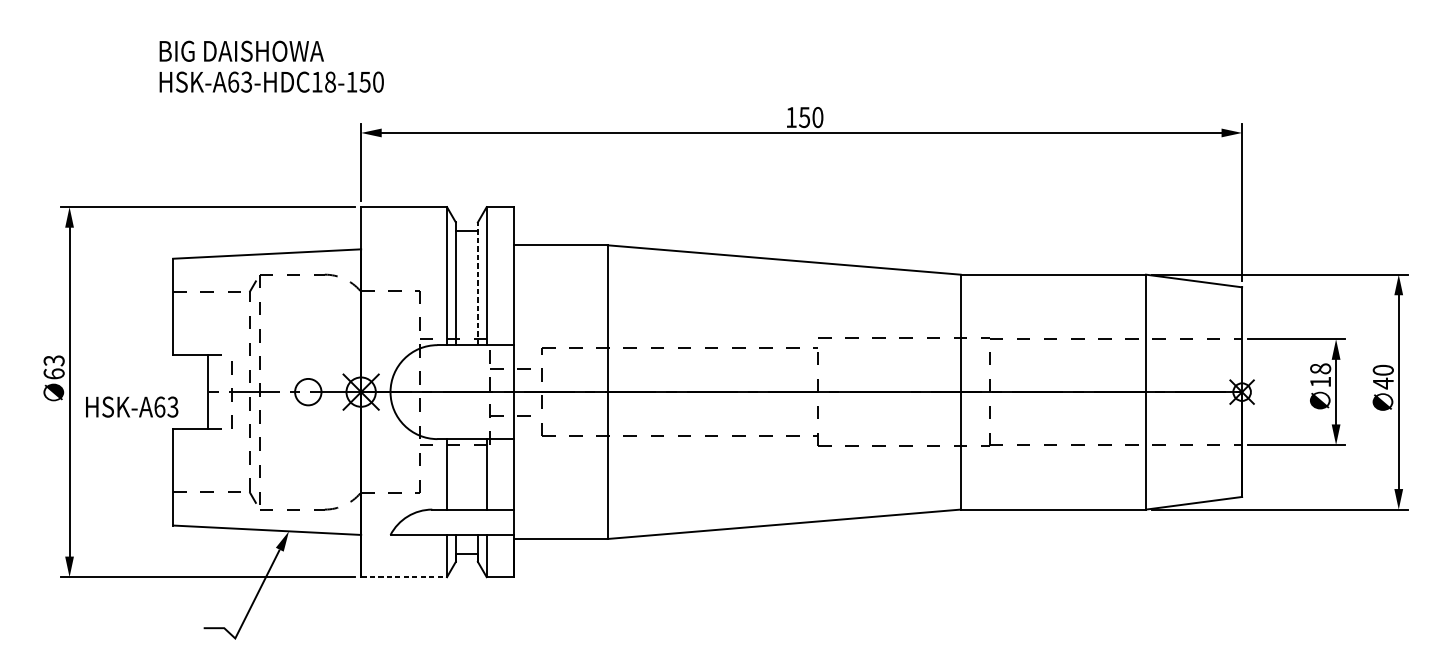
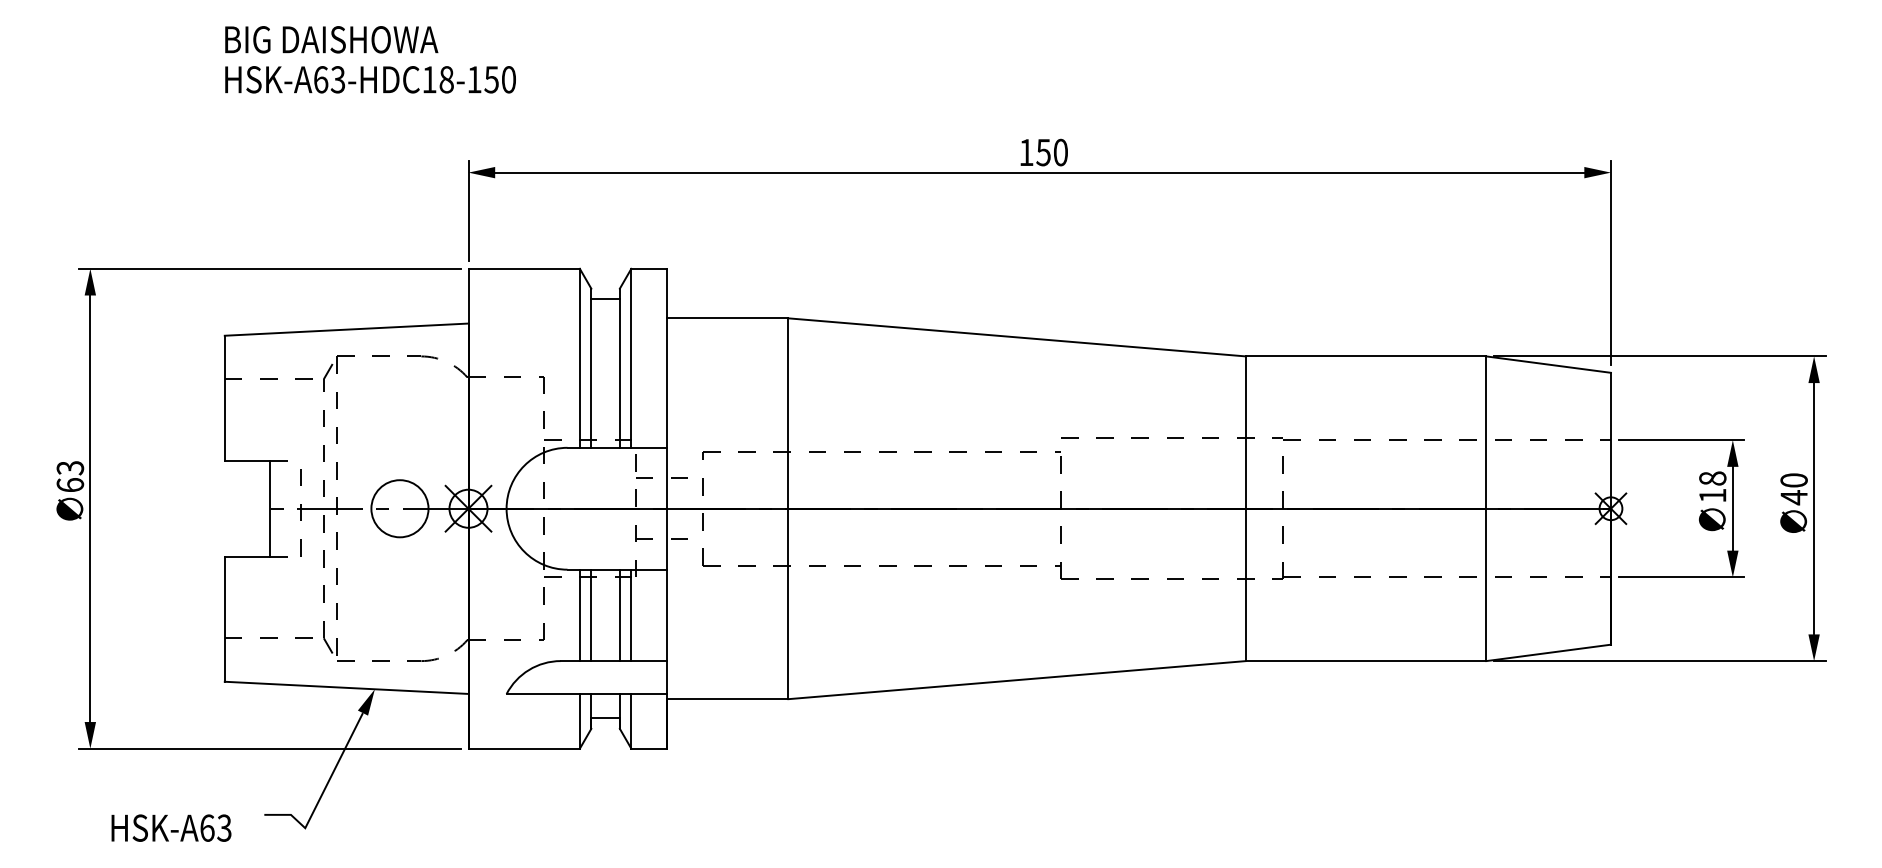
text: (271, 66) -> (370, 59), moved
line: (477, 283) -> (619, 368), dashed -> solid
circle: (307, 391) -> (399, 508), size x1.67
text: (132, 406) -> (171, 827), moved
line: (456, 474) -> (591, 615), added
line: (477, 474) -> (619, 615), added
line: (404, 577) -> (524, 748), dashed -> solid

